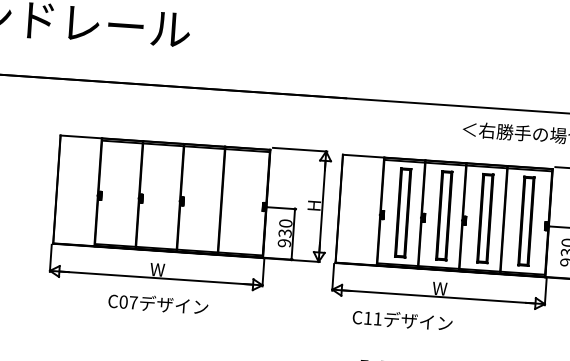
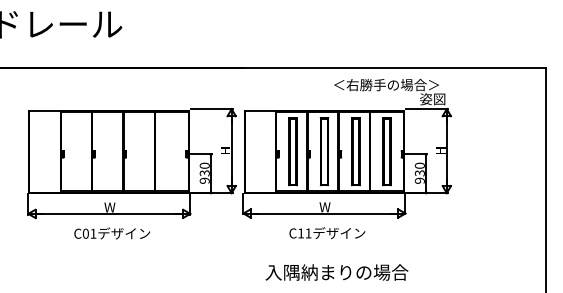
text: (133, 302) -> (93, 233), C07 -> C01
text: (402, 320) -> (327, 233), moved

